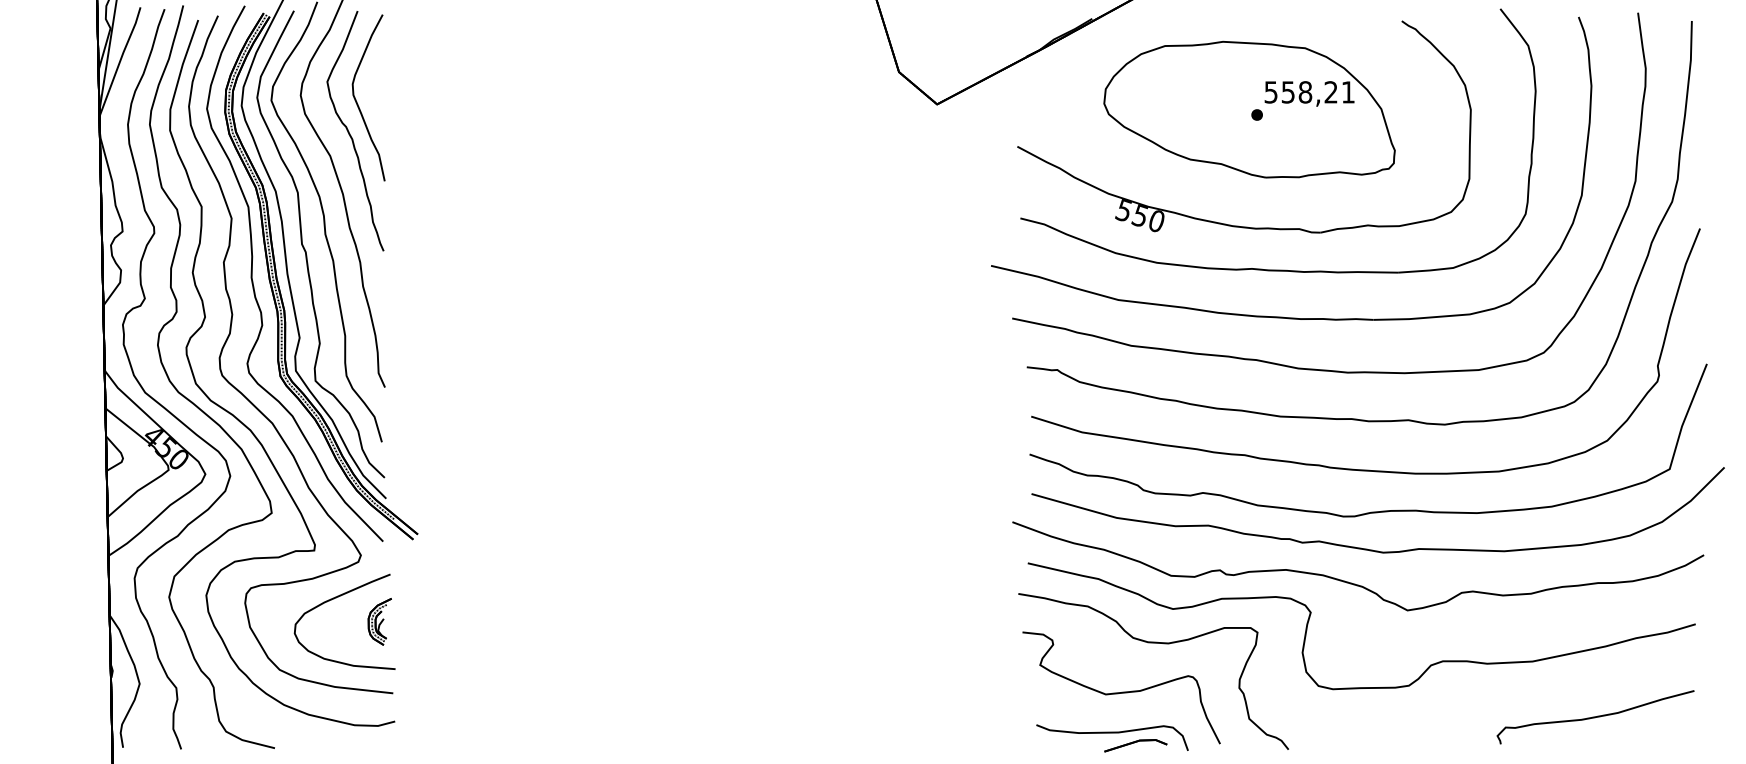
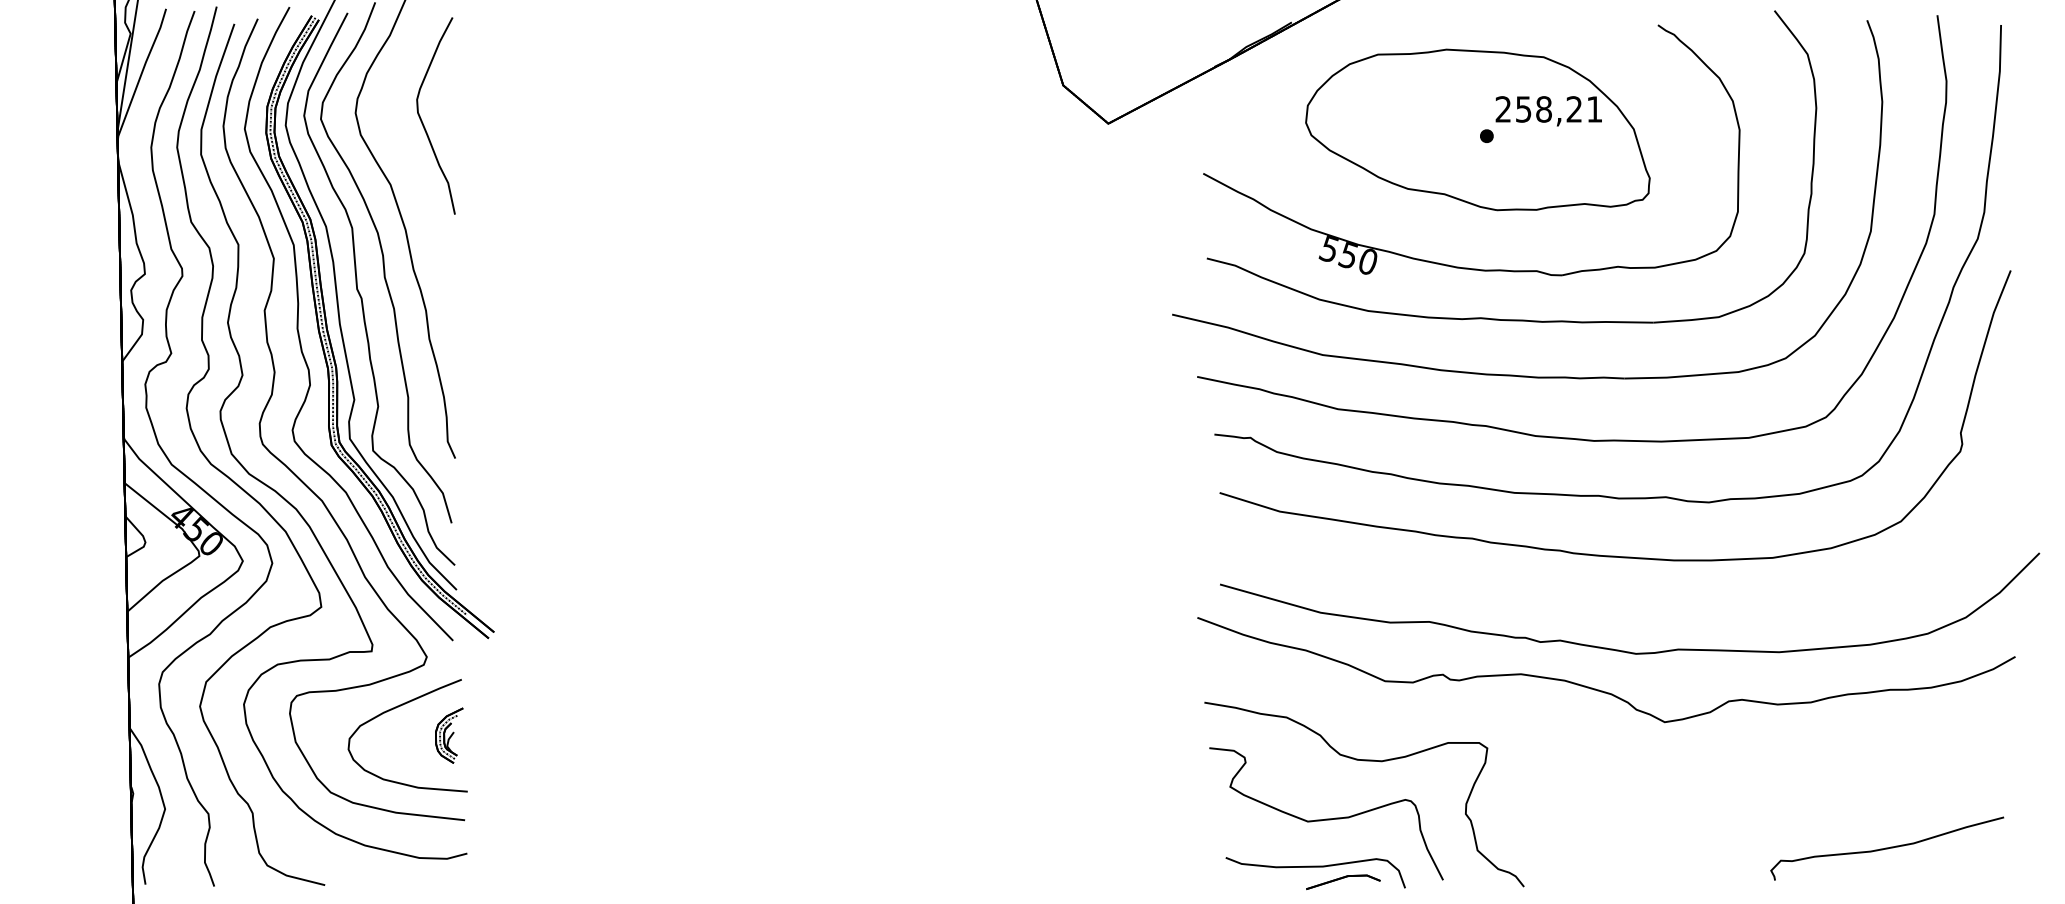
text: (1270, 92) -> (1502, 109), 558,21 -> 258,21
part: (355, 131) -> (420, 155), removed
part: (1371, 511) -> (1622, 605), removed
part: (1311, 614) -> (1551, 727), removed

